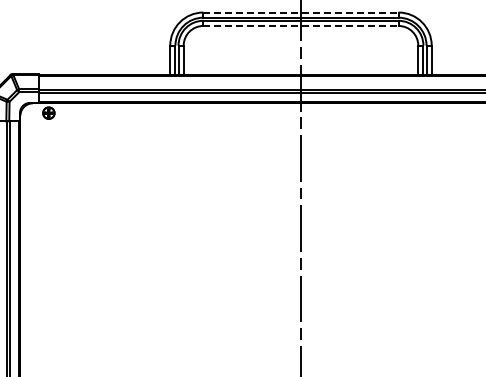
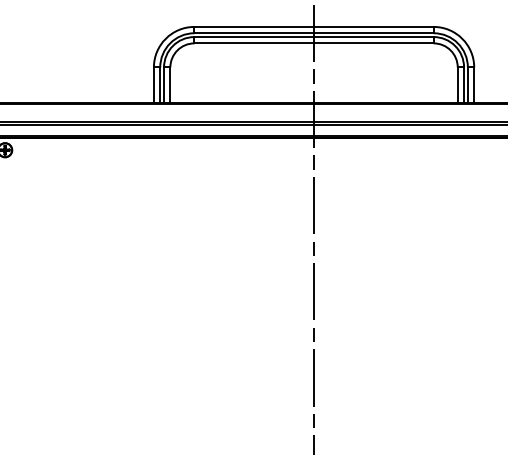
line: (300, 12) -> (313, 26), dashed -> solid
line: (300, 25) -> (313, 42), dashed -> solid

